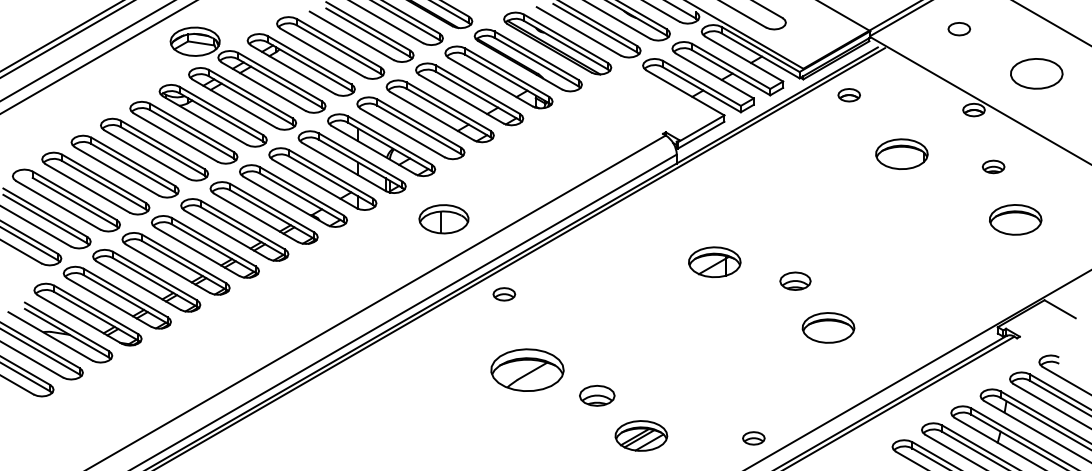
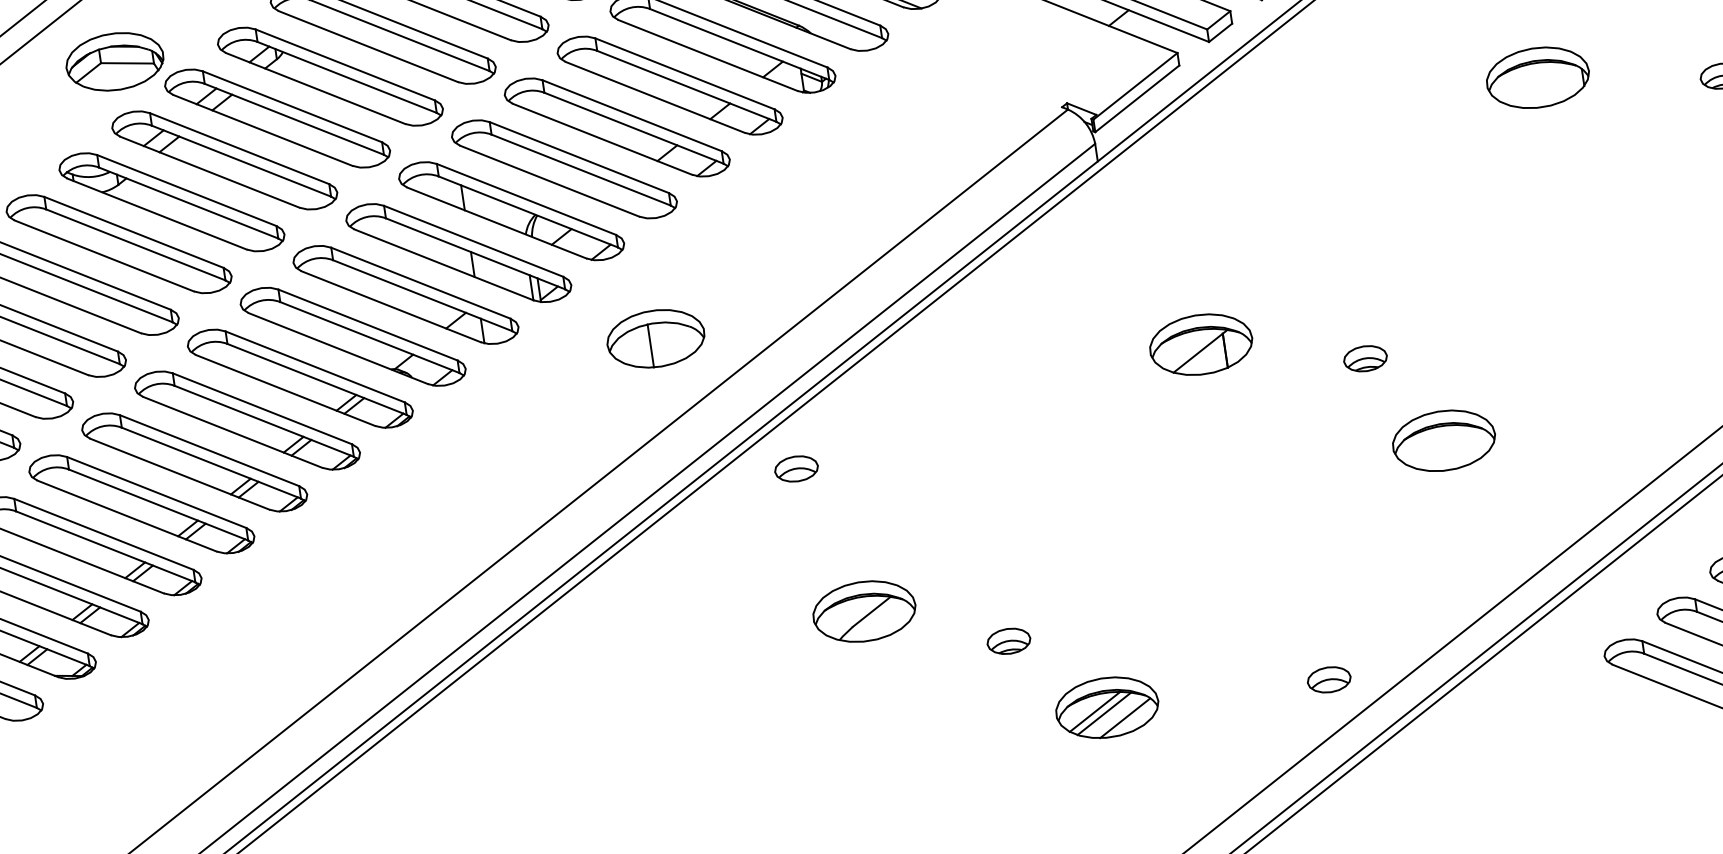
part: (795, 281) -> (1365, 359), size x0.71
part: (527, 370) -> (864, 612), size x0.71
part: (597, 395) -> (1009, 640), size x0.62

